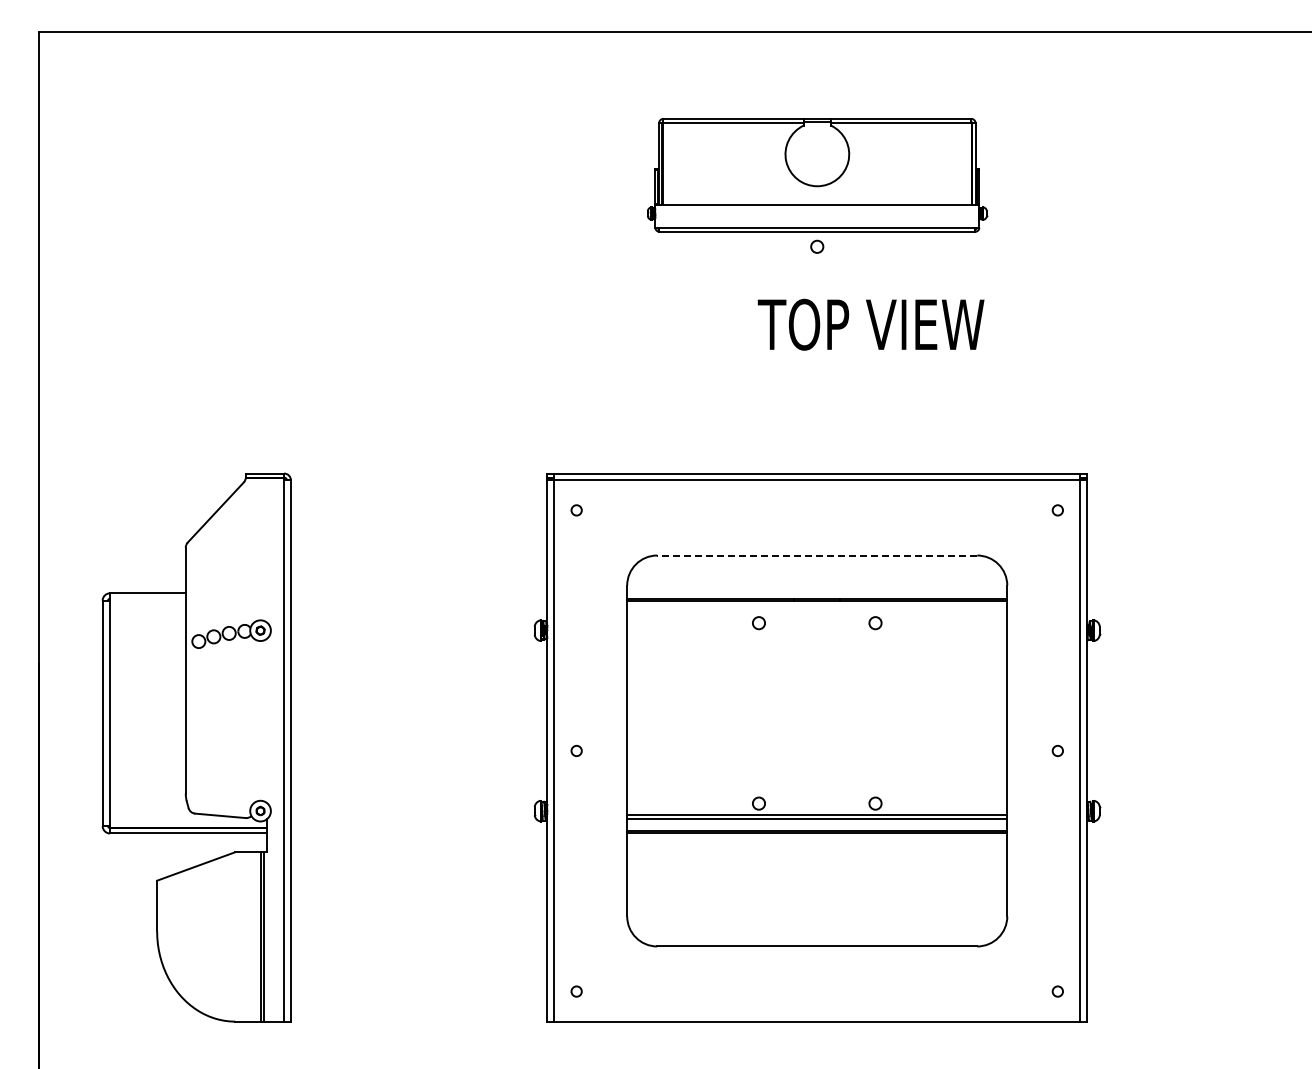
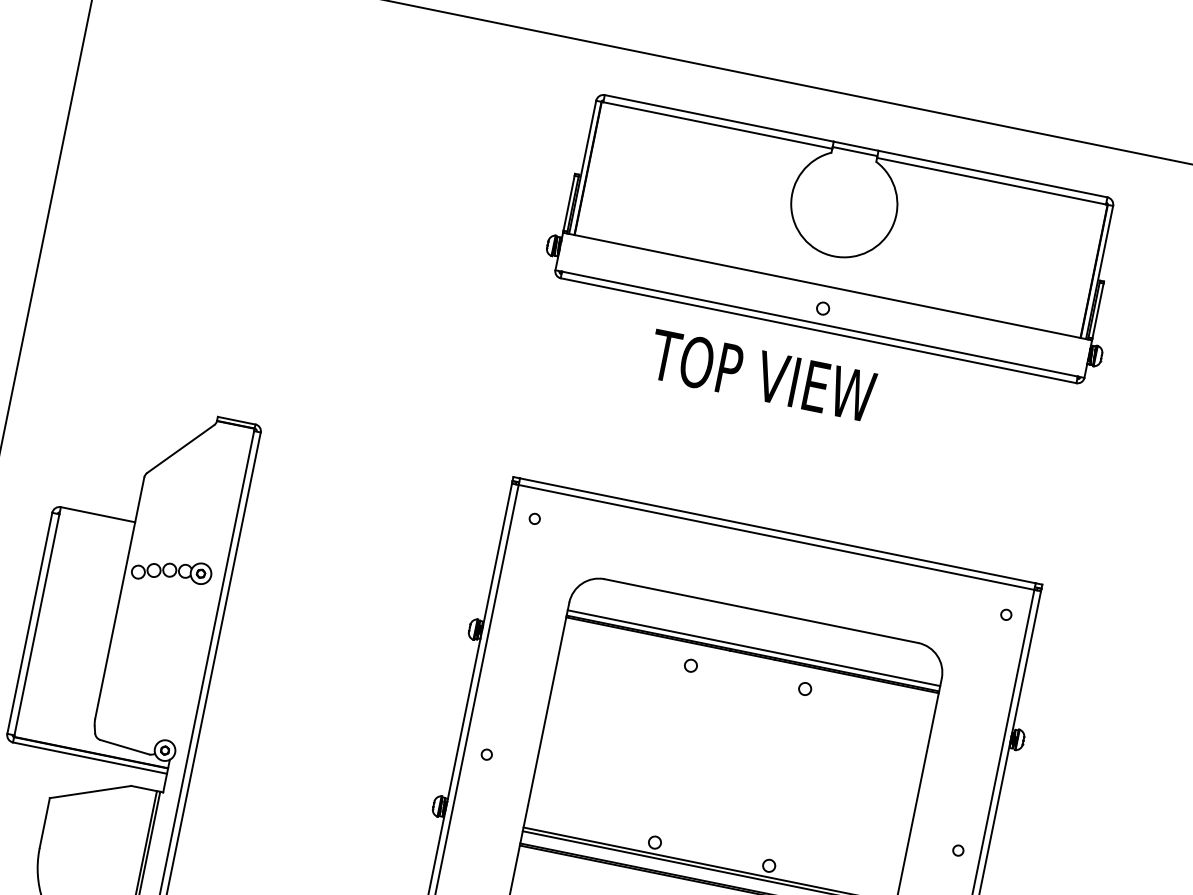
part: (817, 175) -> (837, 238), size x1.67
text: (870, 324) -> (761, 375), moved
line: (817, 555) -> (761, 611), dashed -> solid
line: (817, 593) -> (754, 648), added

